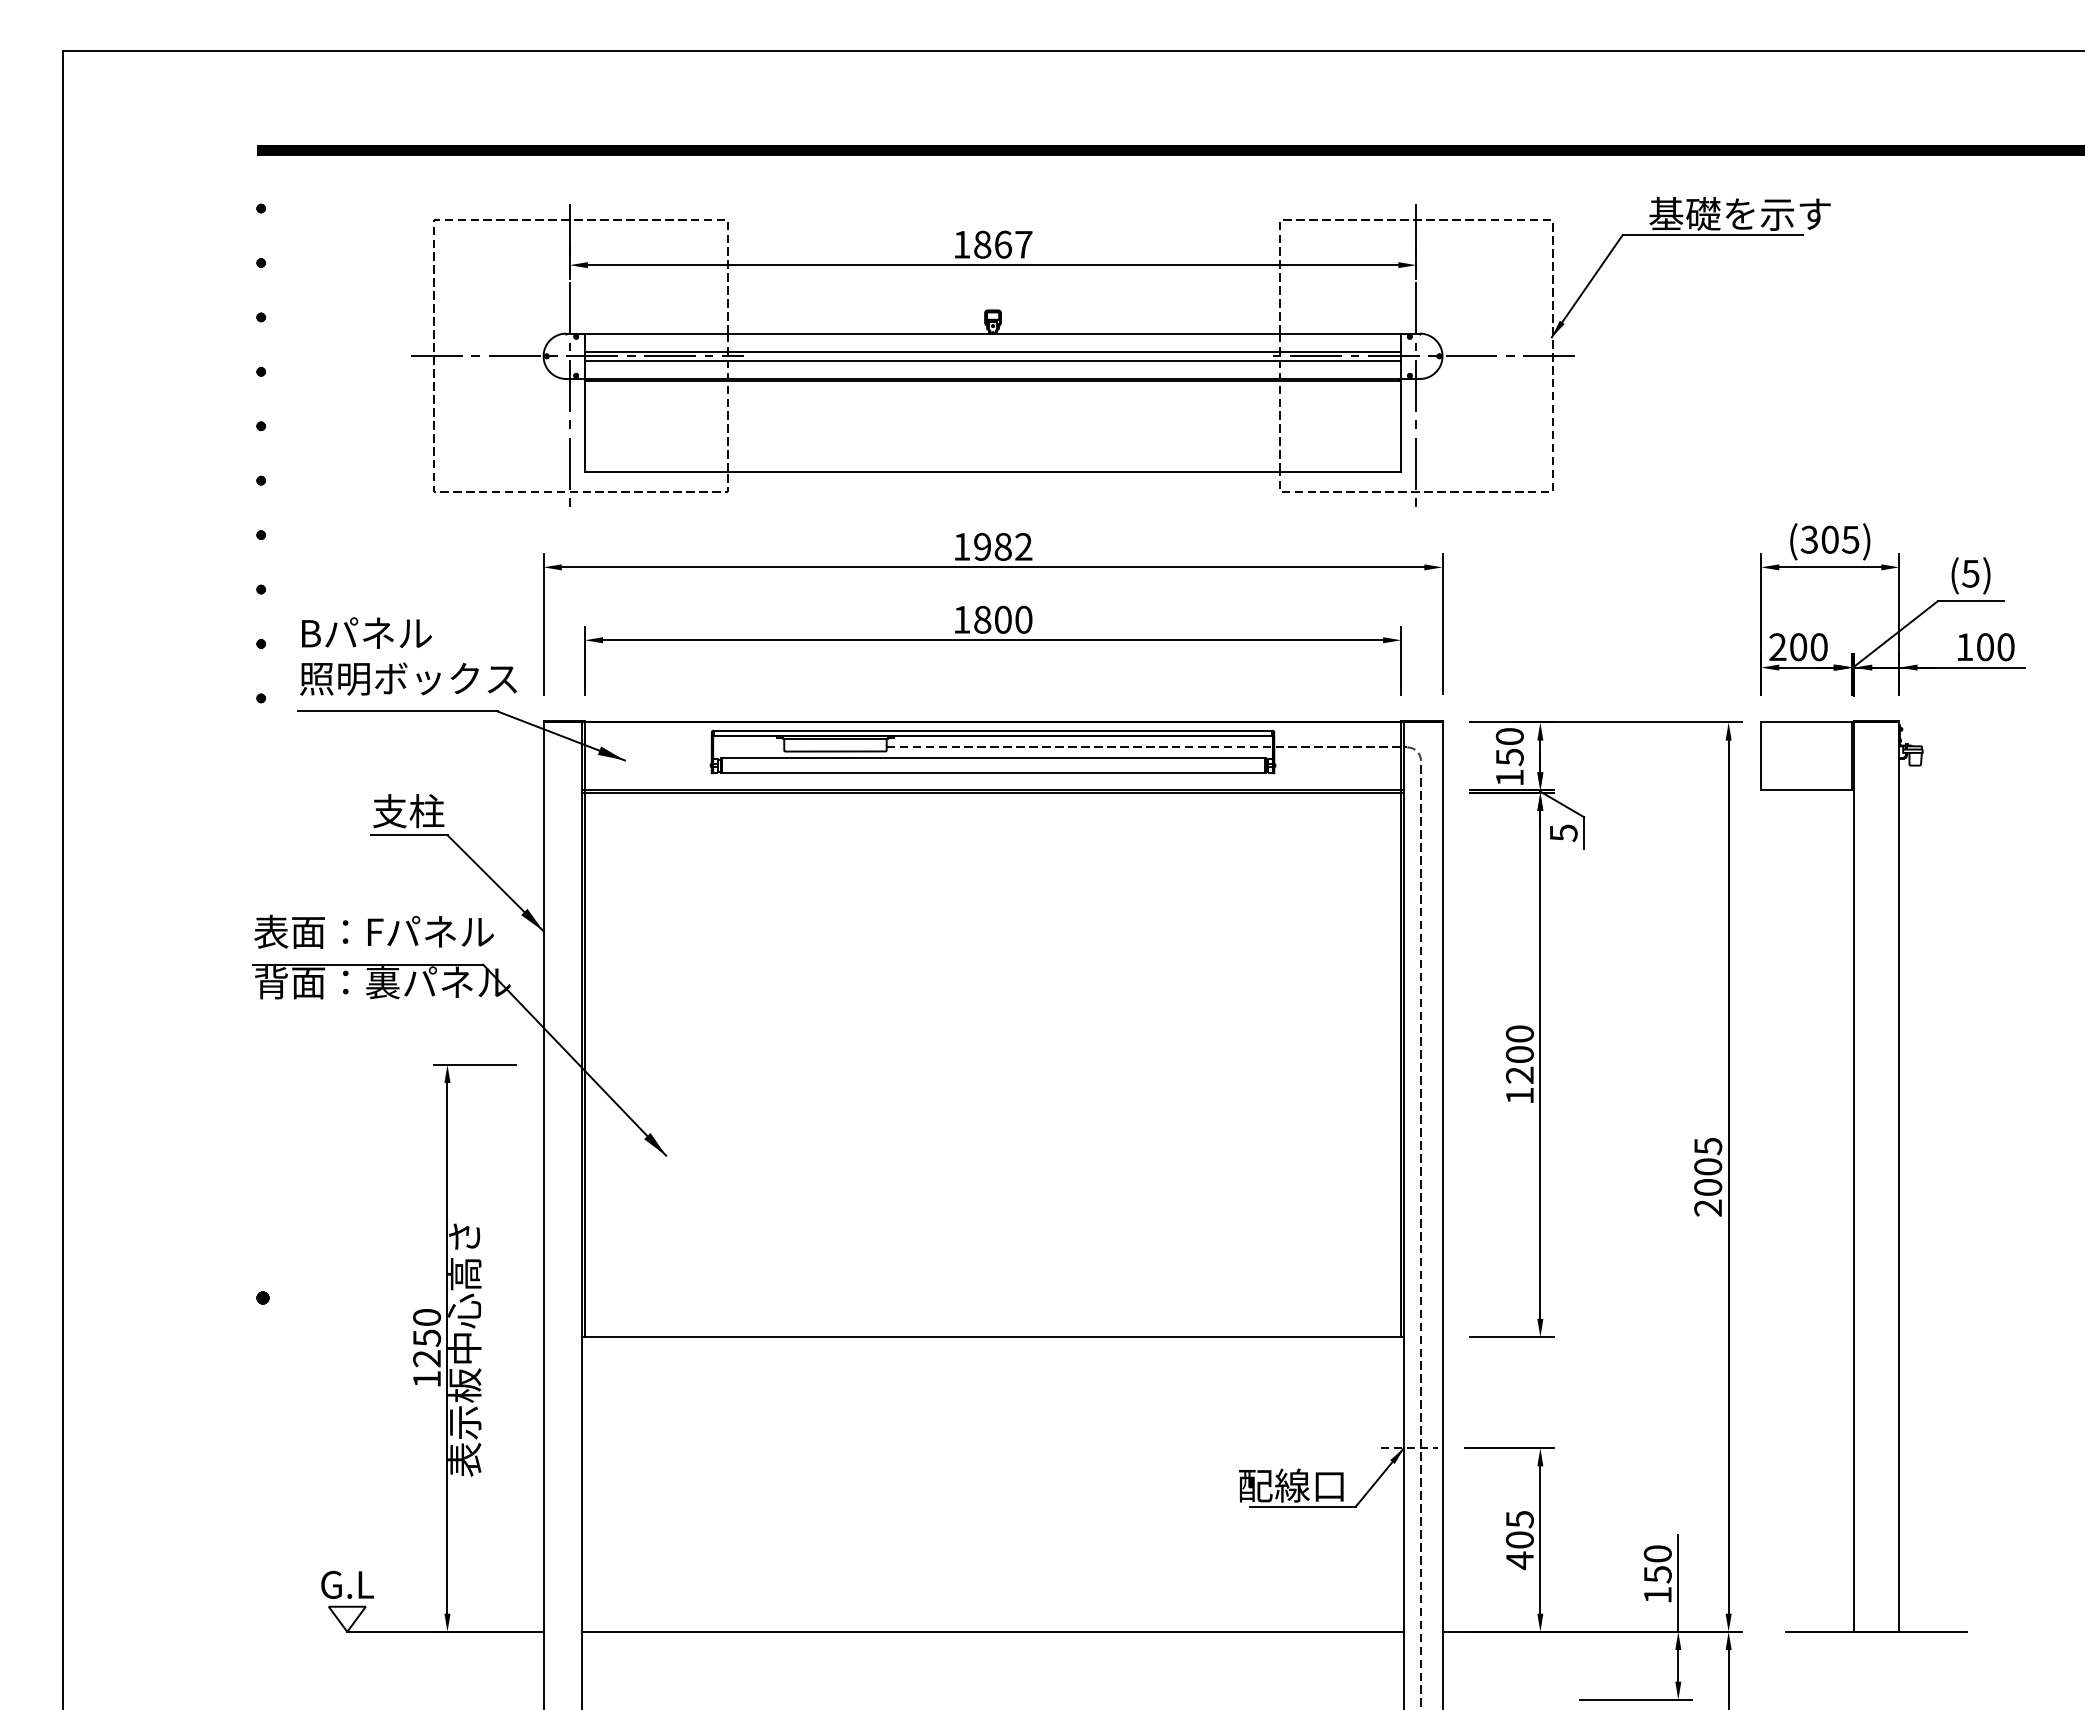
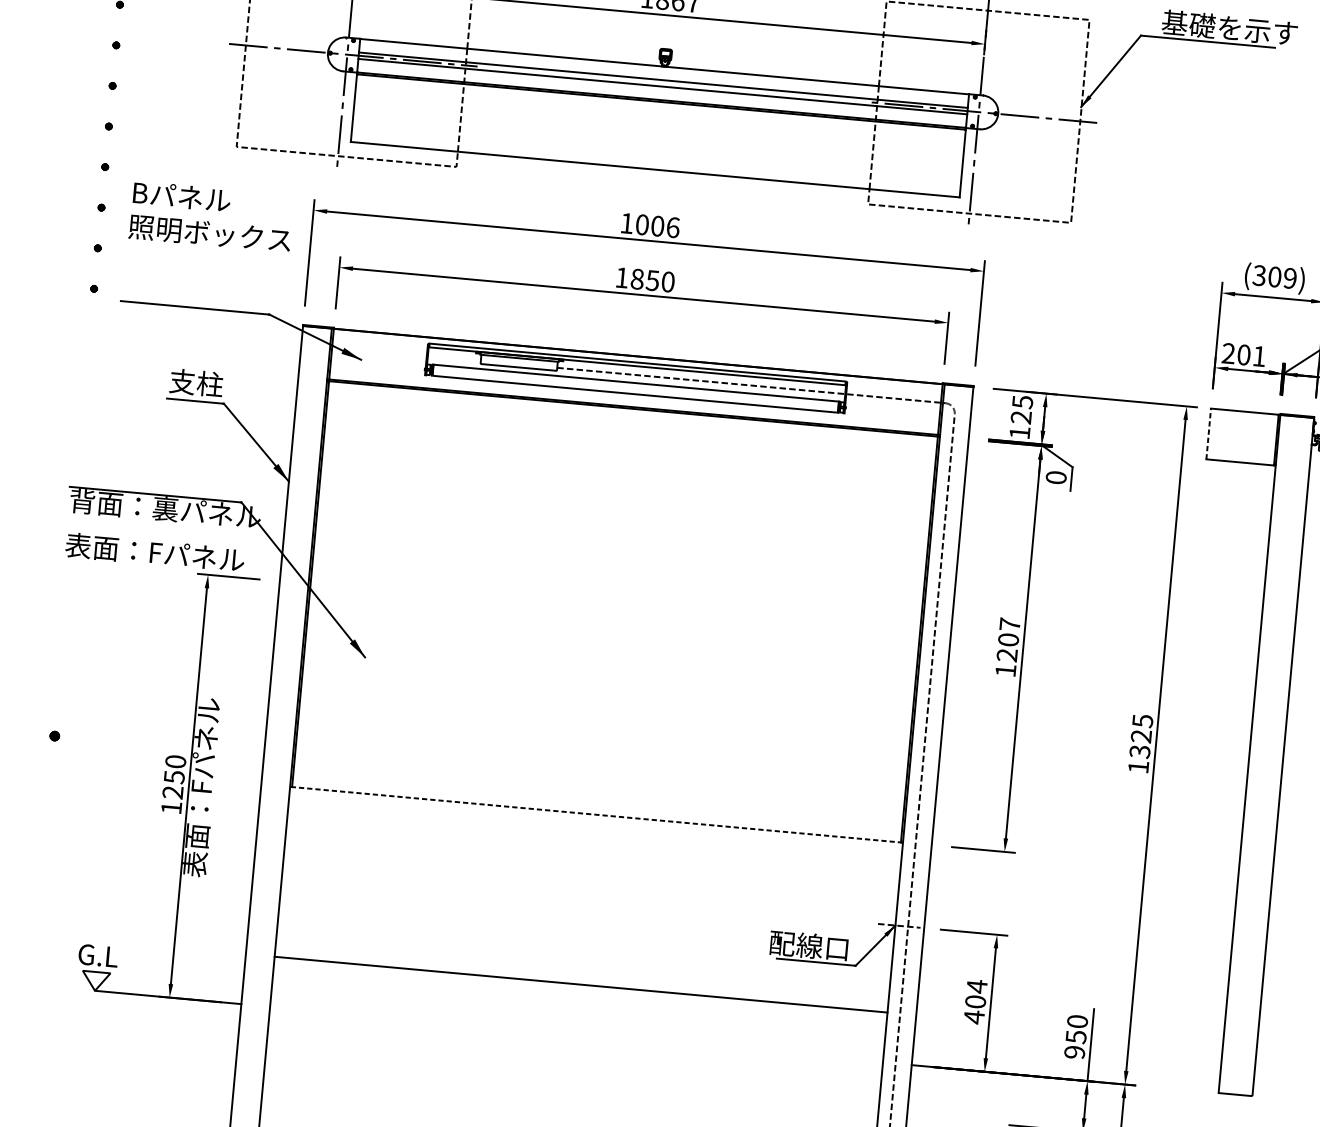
text: (1850, 539) -> (1290, 278), (305) -> (309)
text: (1003, 546) -> (657, 225), 1982 -> 1006
text: (1002, 619) -> (652, 280), 1800 -> 1850
text: (1818, 647) -> (1258, 356), 200 -> 201
text: (408, 656) -> (211, 216), moved
text: (1509, 747) -> (1021, 410), 150 -> 125
line: (1761, 755) -> (1209, 433), solid -> dashed
text: (1563, 833) -> (1056, 477), 5 -> 0
text: (373, 931) -> (154, 552), moved
text: (1519, 1033) -> (1009, 624), 1200 -> 1207
text: (1708, 1187) -> (1140, 751), 2005 -> 1325
line: (993, 1337) -> (596, 815), solid -> dashed
text: (464, 1349) -> (201, 788), 表示板中心高さ -> 表面：Fパネル
text: (1519, 1519) -> (976, 986), 405 -> 404
text: (1657, 1594) -> (1074, 1051), 150 -> 950
line: (992, 1631) -> (580, 984), moved
line: (1876, 1631) -> (1235, 1094), removed

